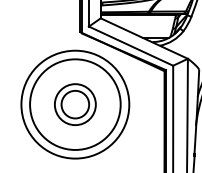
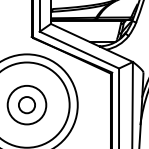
circle: (75, 104) -> (27, 104), size x0.62

